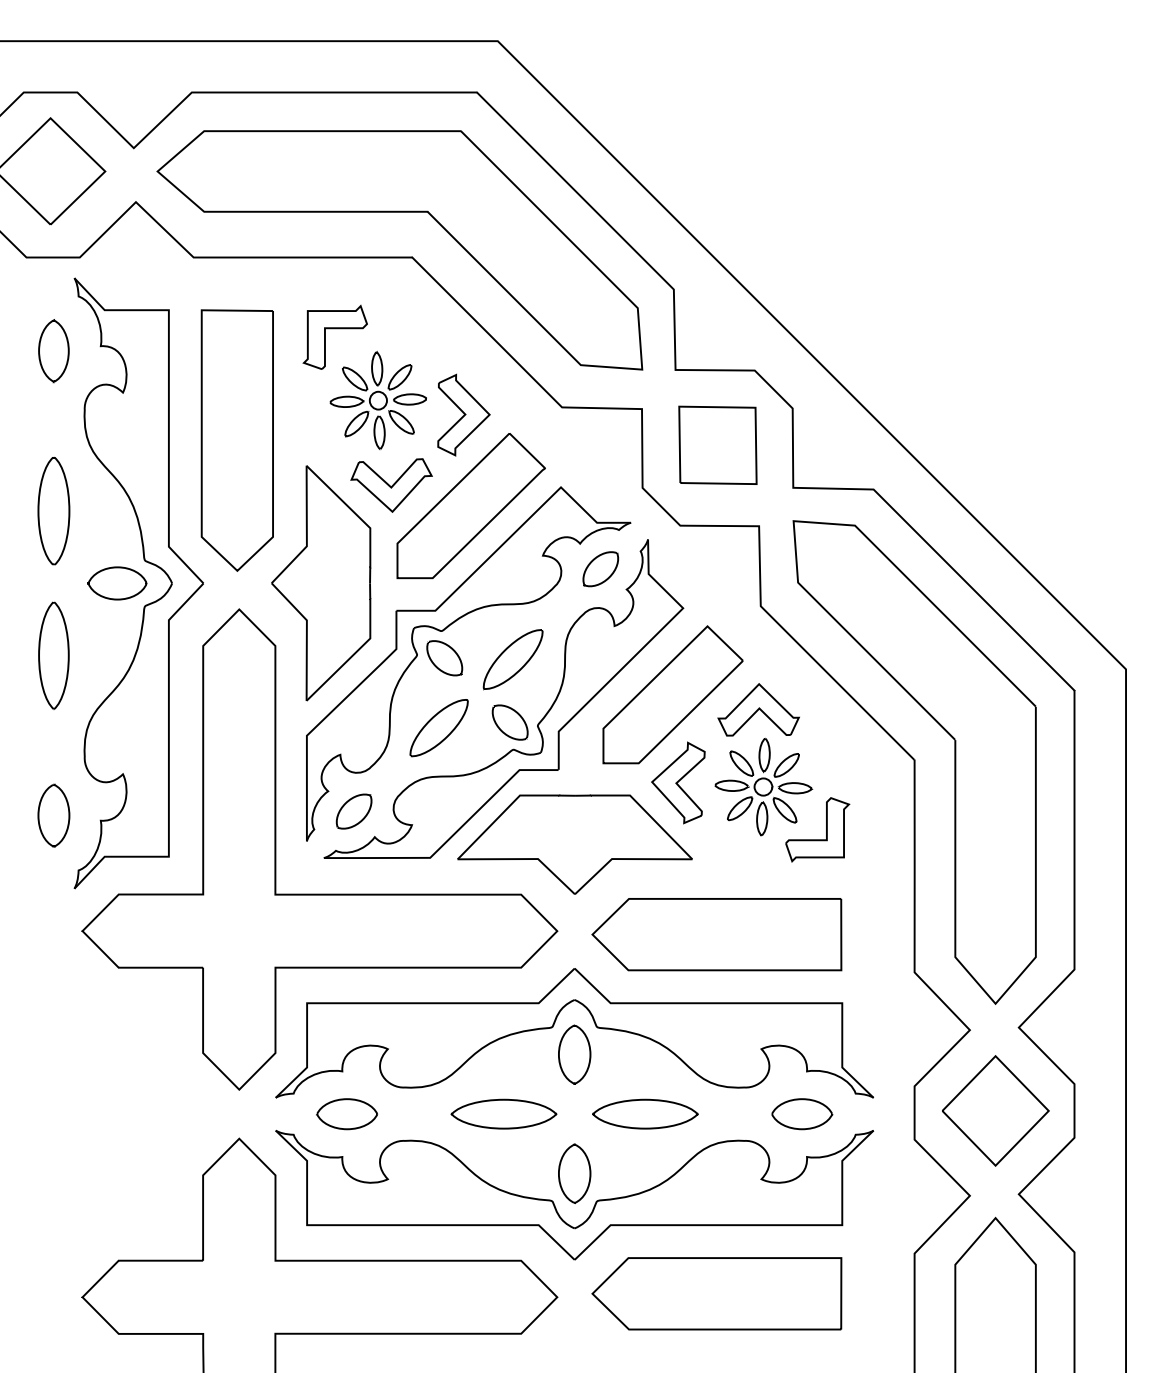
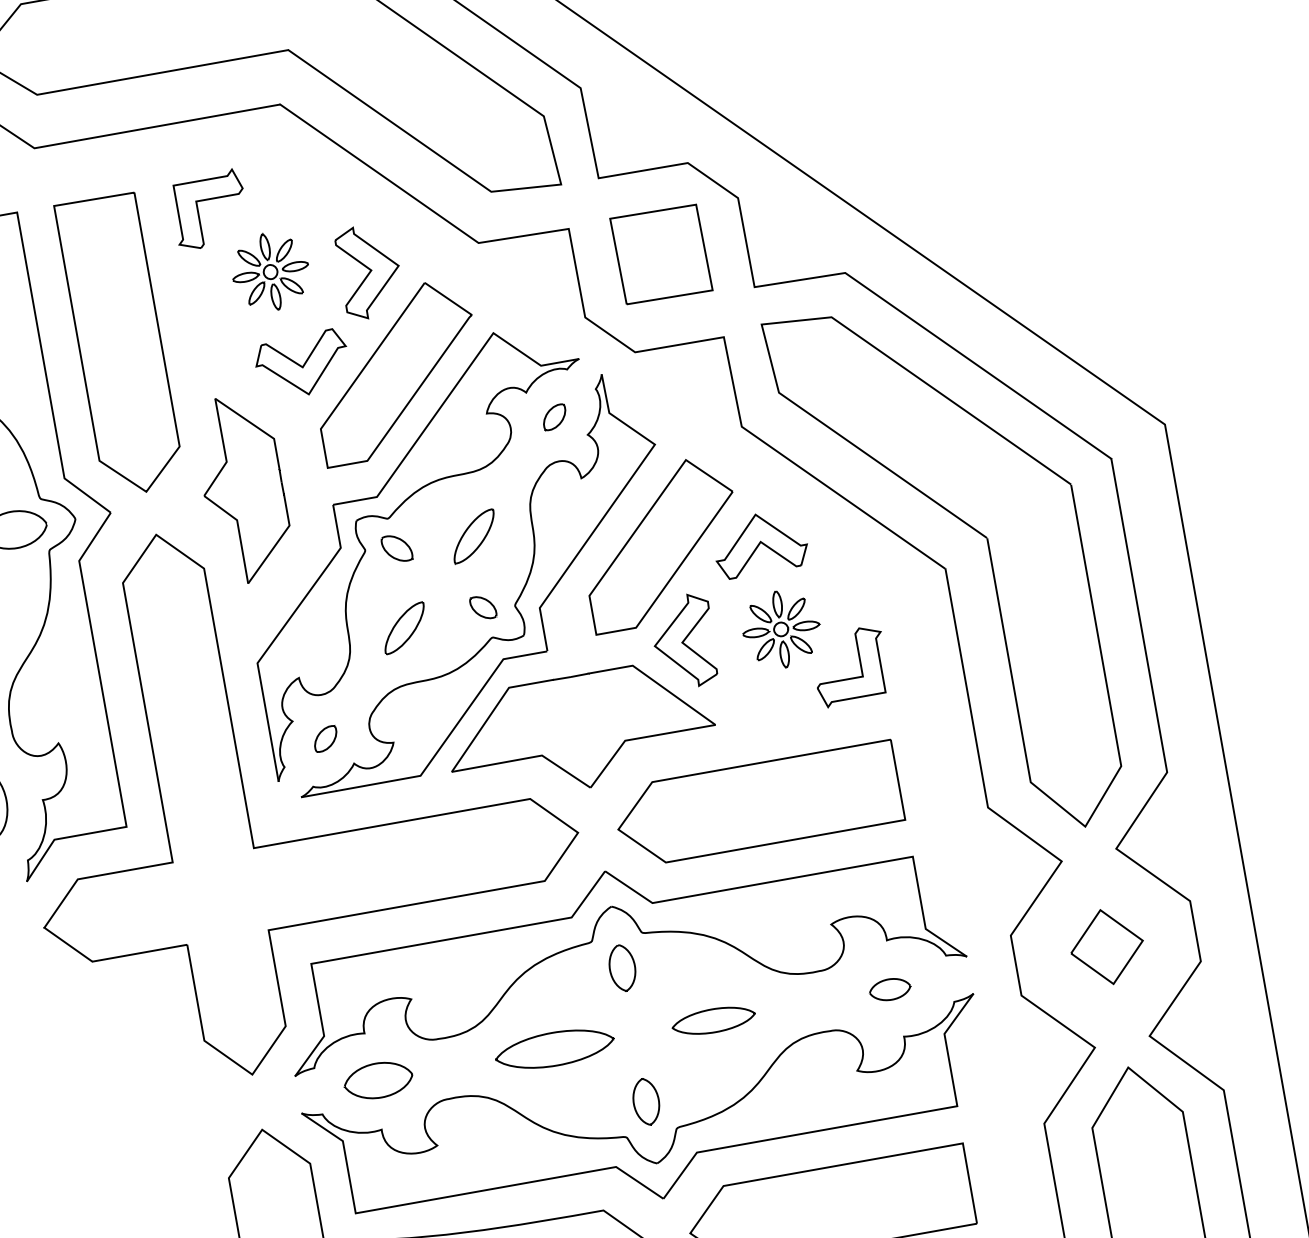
part: (377, 399) -> (269, 271), size x0.7
part: (600, 569) -> (554, 417), size x0.6
part: (321, 583) -> (243, 489), size x0.7
part: (444, 658) -> (396, 548), size x0.7
part: (512, 659) -> (473, 536), size x0.7
part: (509, 722) -> (482, 607), size x0.6
part: (438, 728) -> (403, 628), size x0.7
part: (763, 786) -> (780, 628), size x0.7
part: (353, 811) -> (325, 739), size x0.6
part: (574, 1054) -> (622, 967), size x0.7
part: (995, 1110) -> (1106, 946), size x0.6
part: (645, 1113) -> (713, 1020), size x0.7
part: (802, 1114) -> (890, 989), size x0.6
part: (574, 1173) -> (645, 1101), size x0.7

